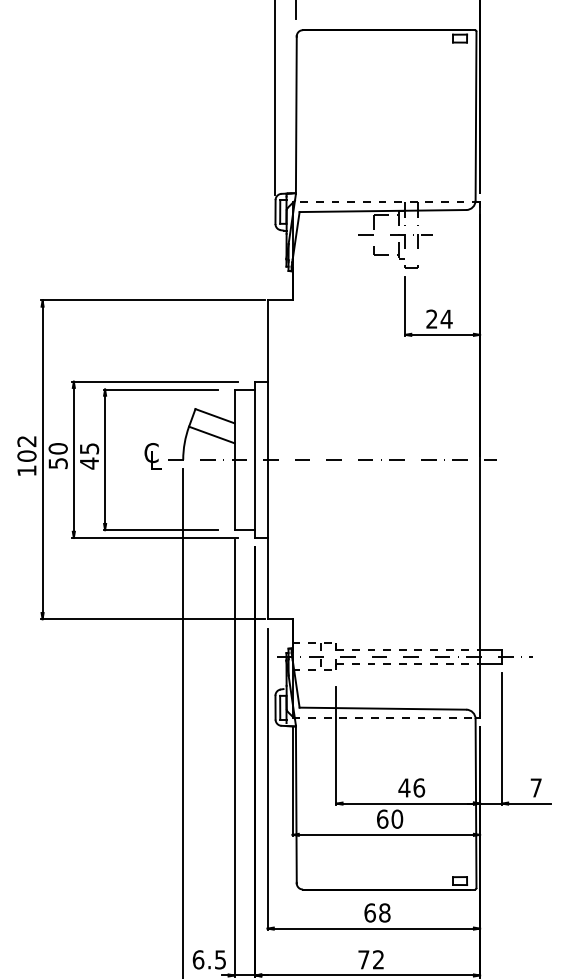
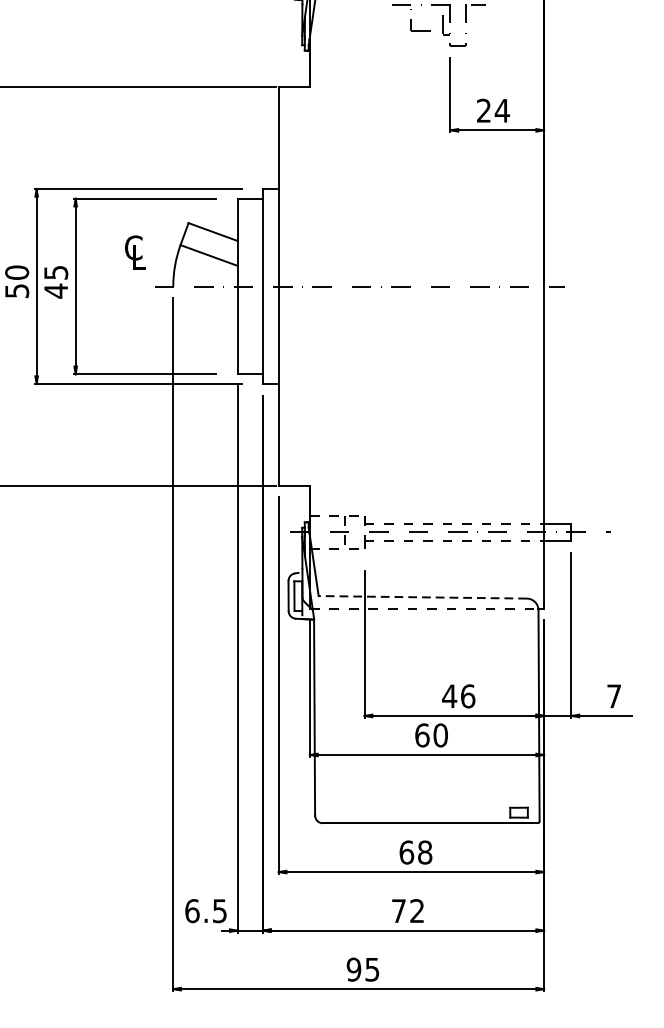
text: (152, 456) -> (134, 252), moved
line: (382, 708) -> (422, 597), solid -> dashed

